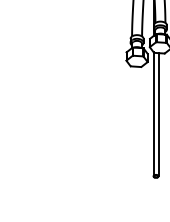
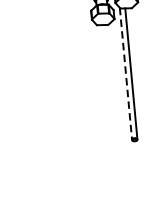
line: (153, 114) -> (125, 74), solid -> dashed

